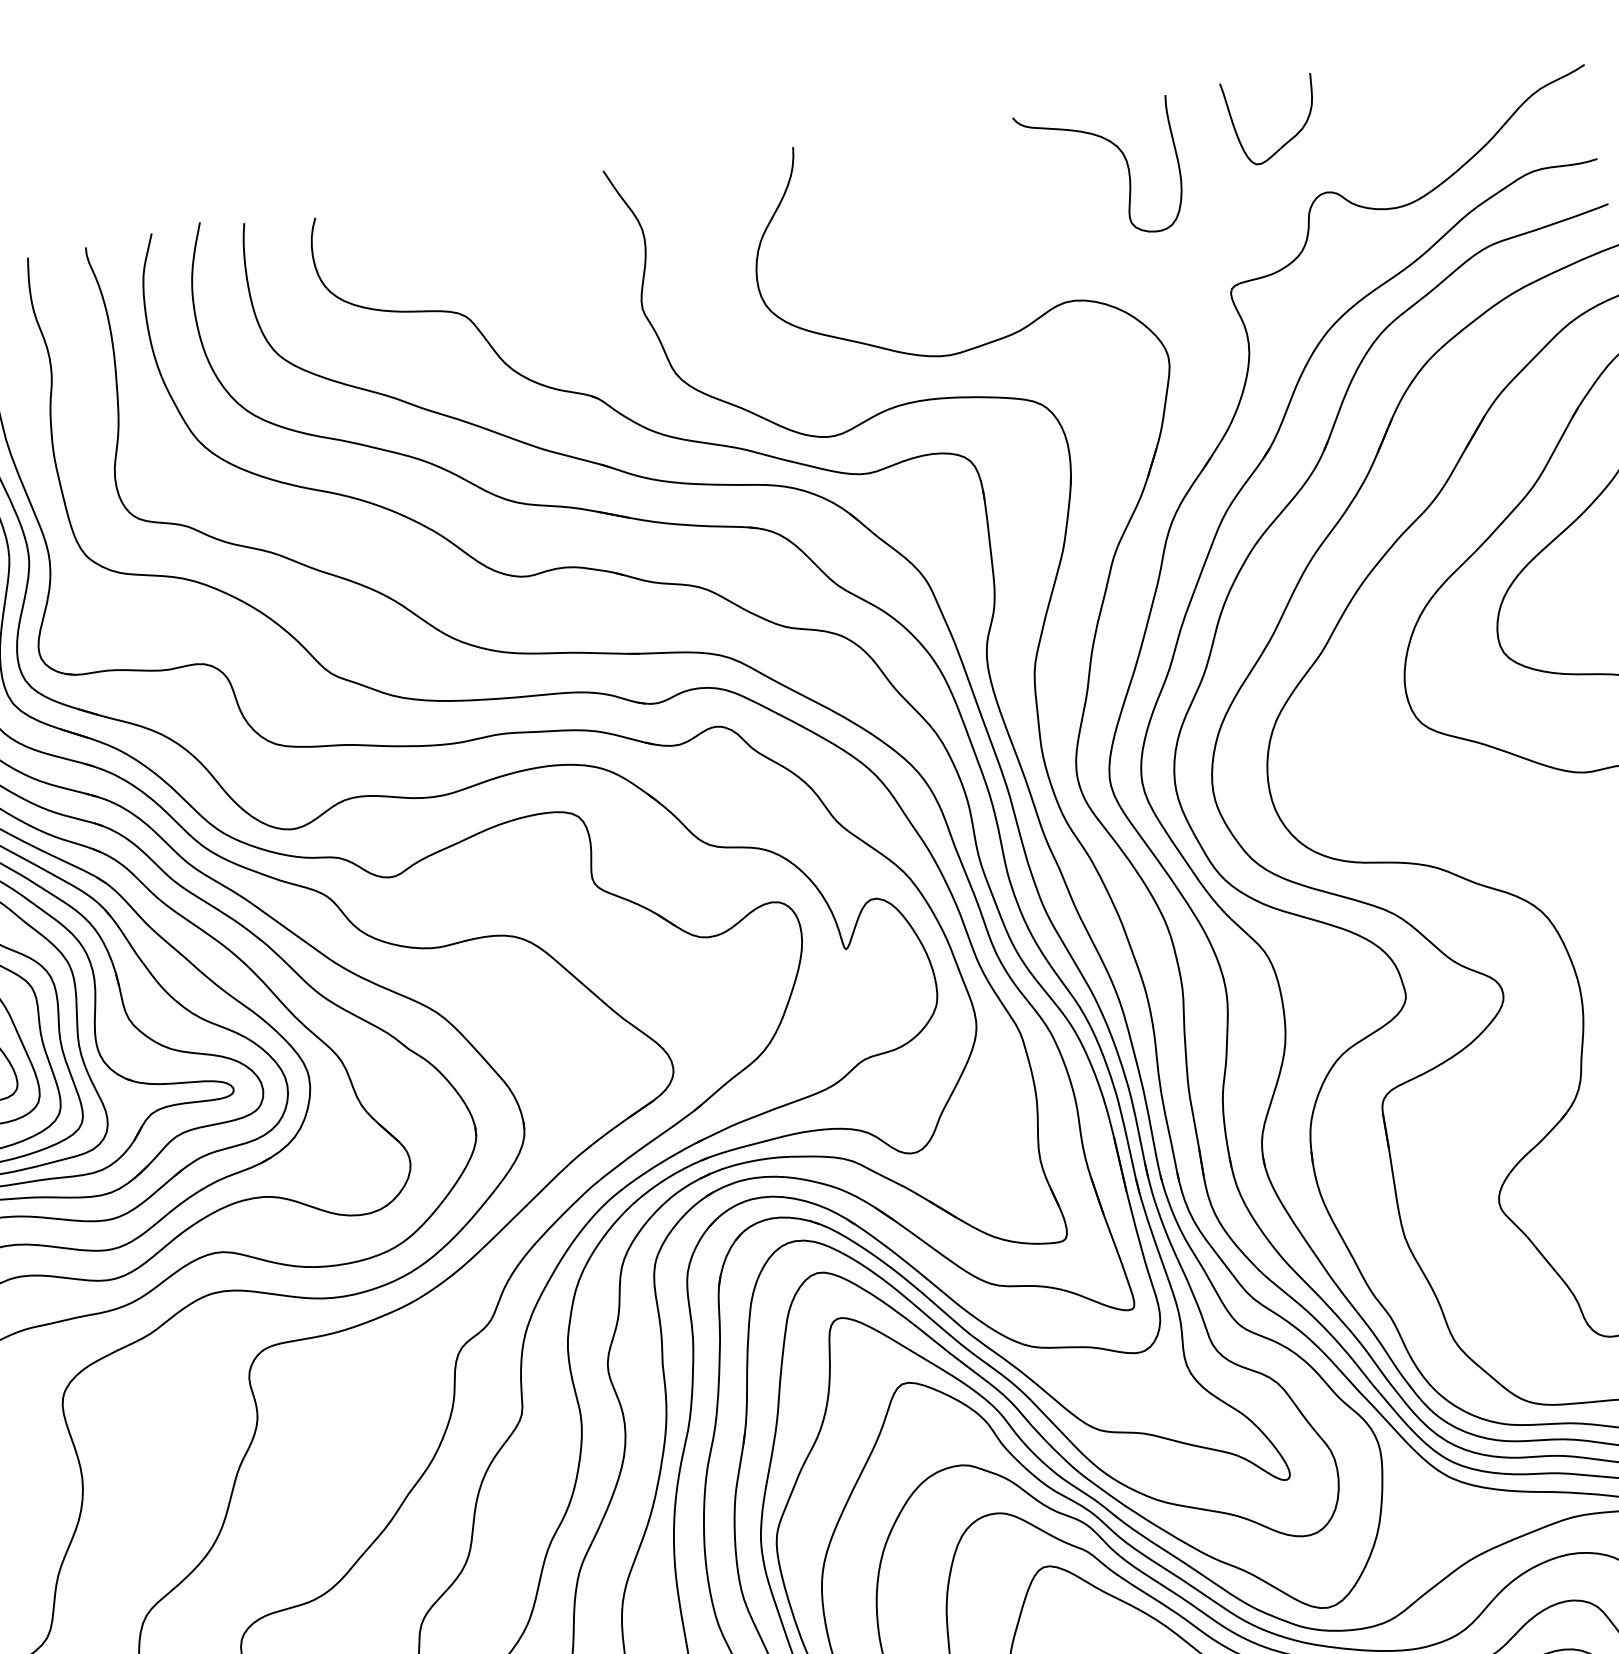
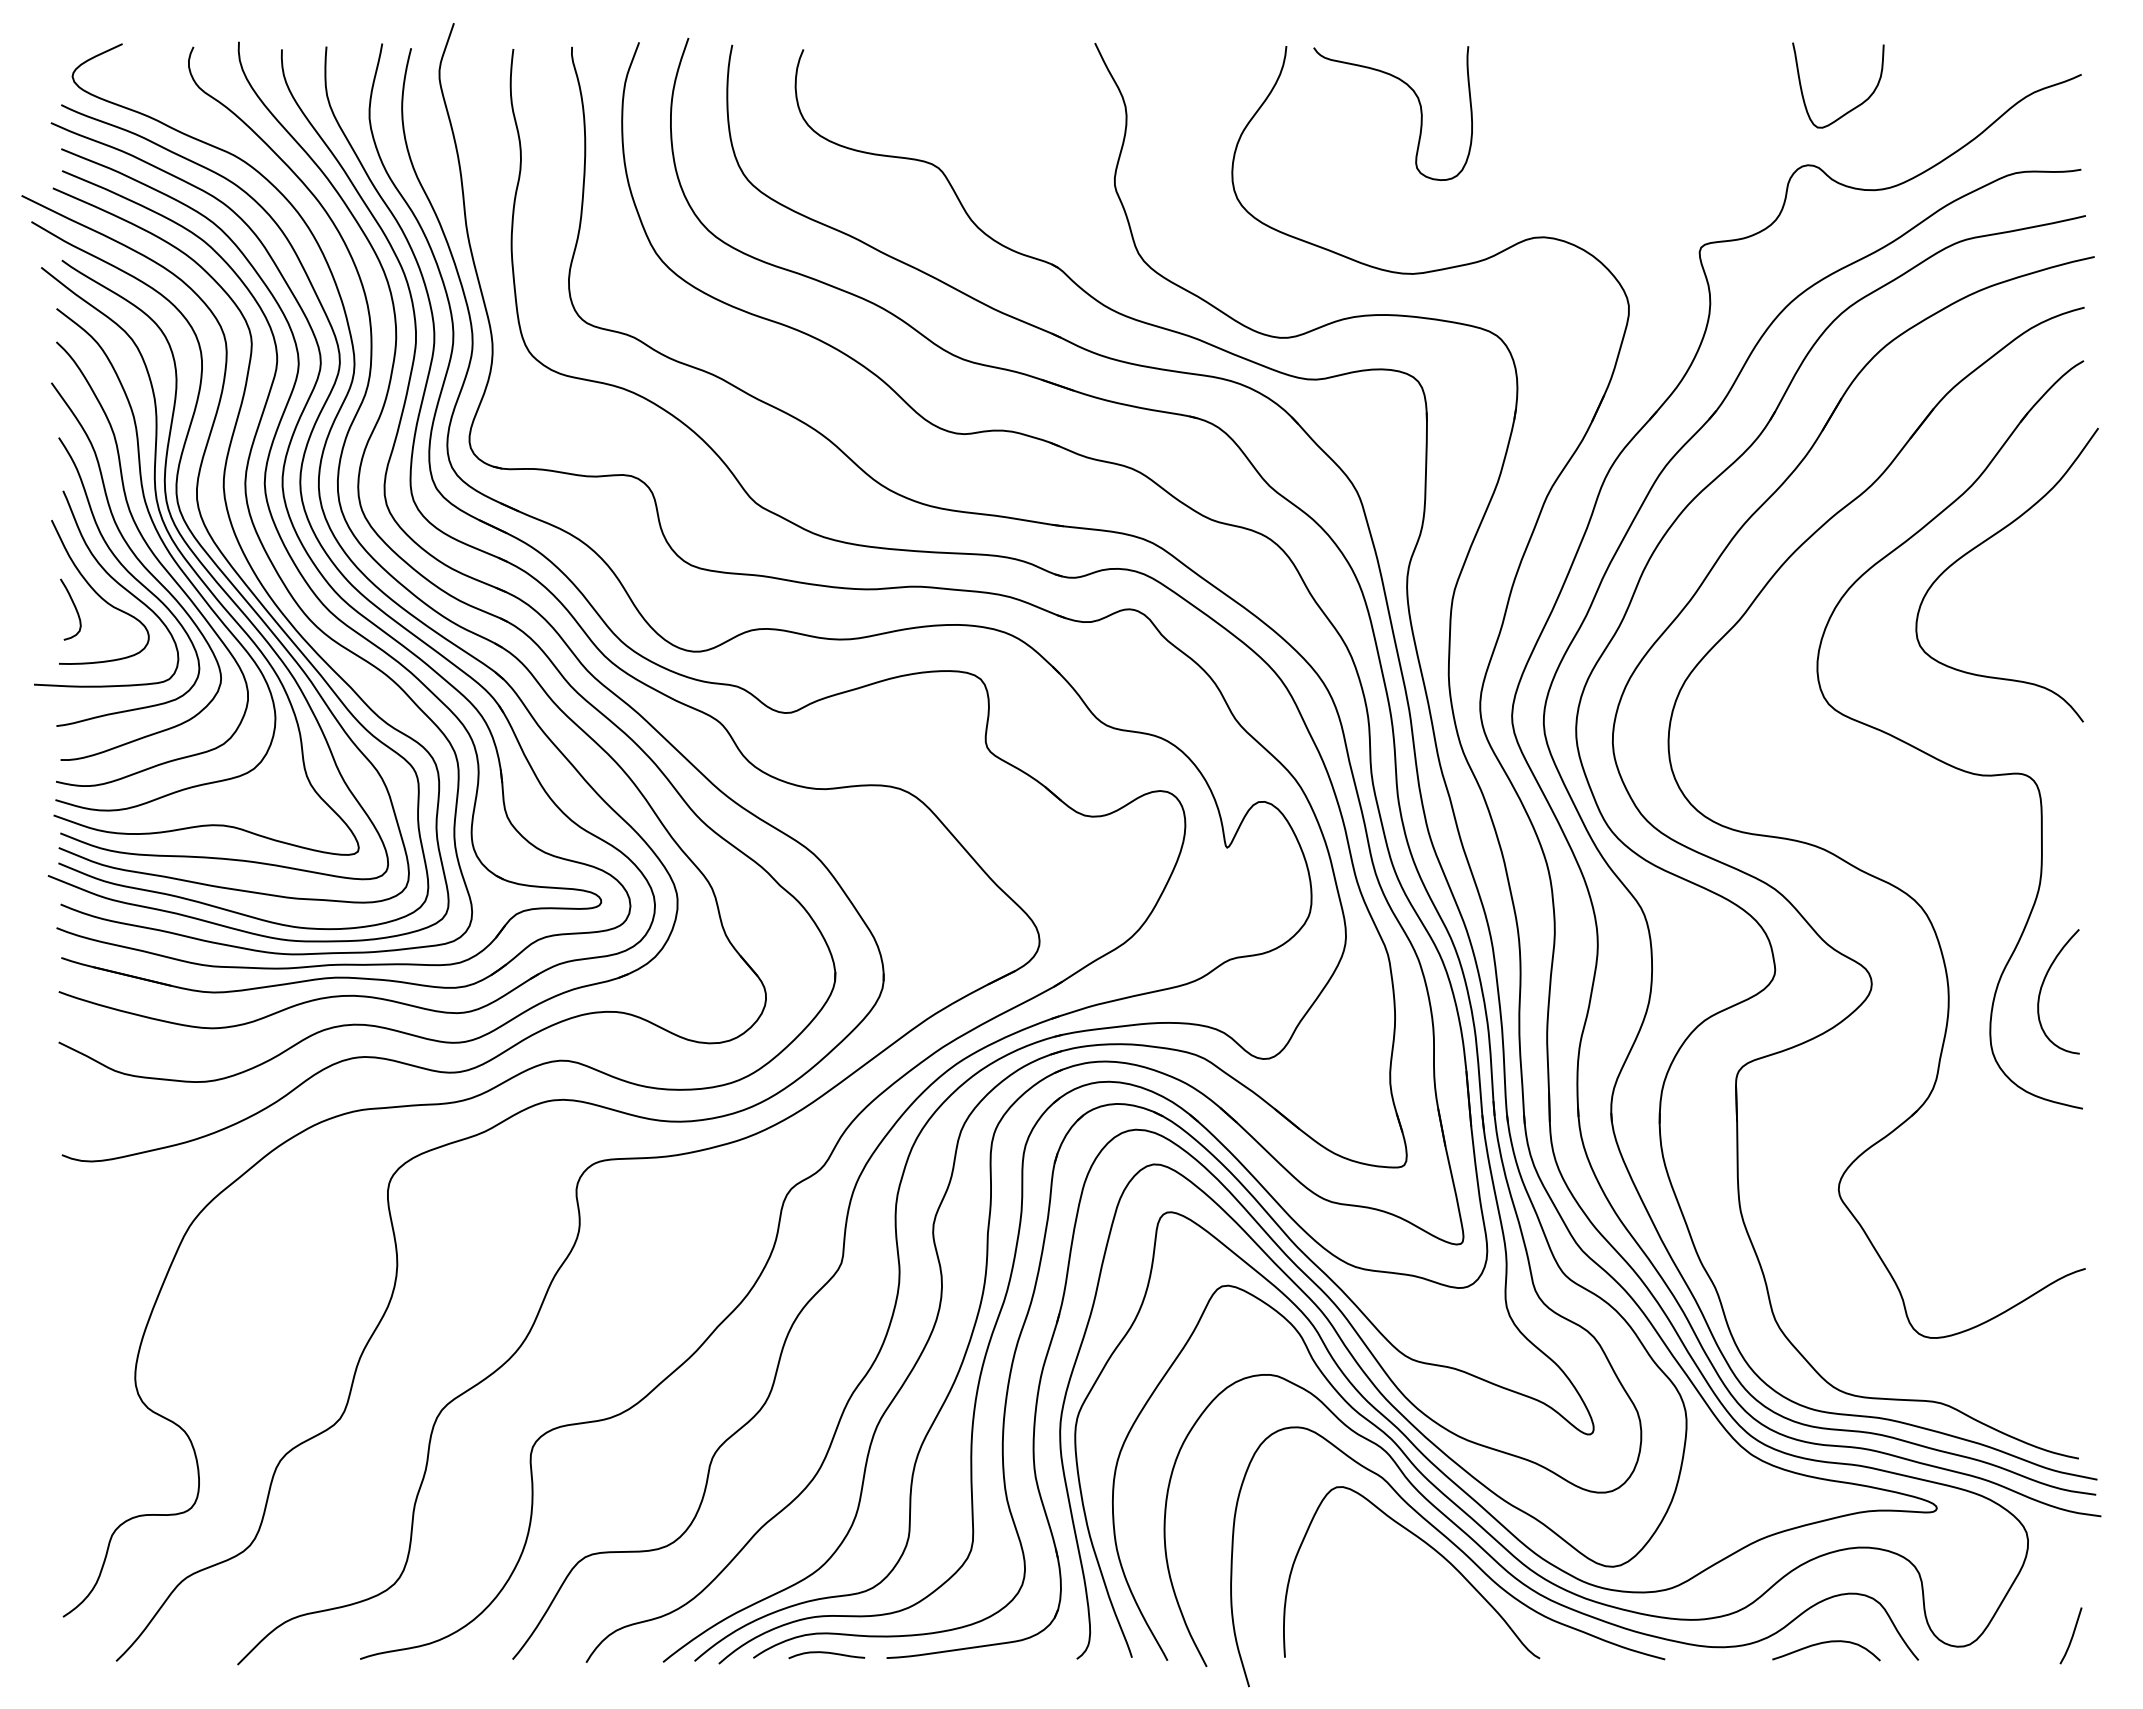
curve: (1286, 141) -> (1850, 109), moved
curve: (1127, 168) -> (1420, 113), moved

